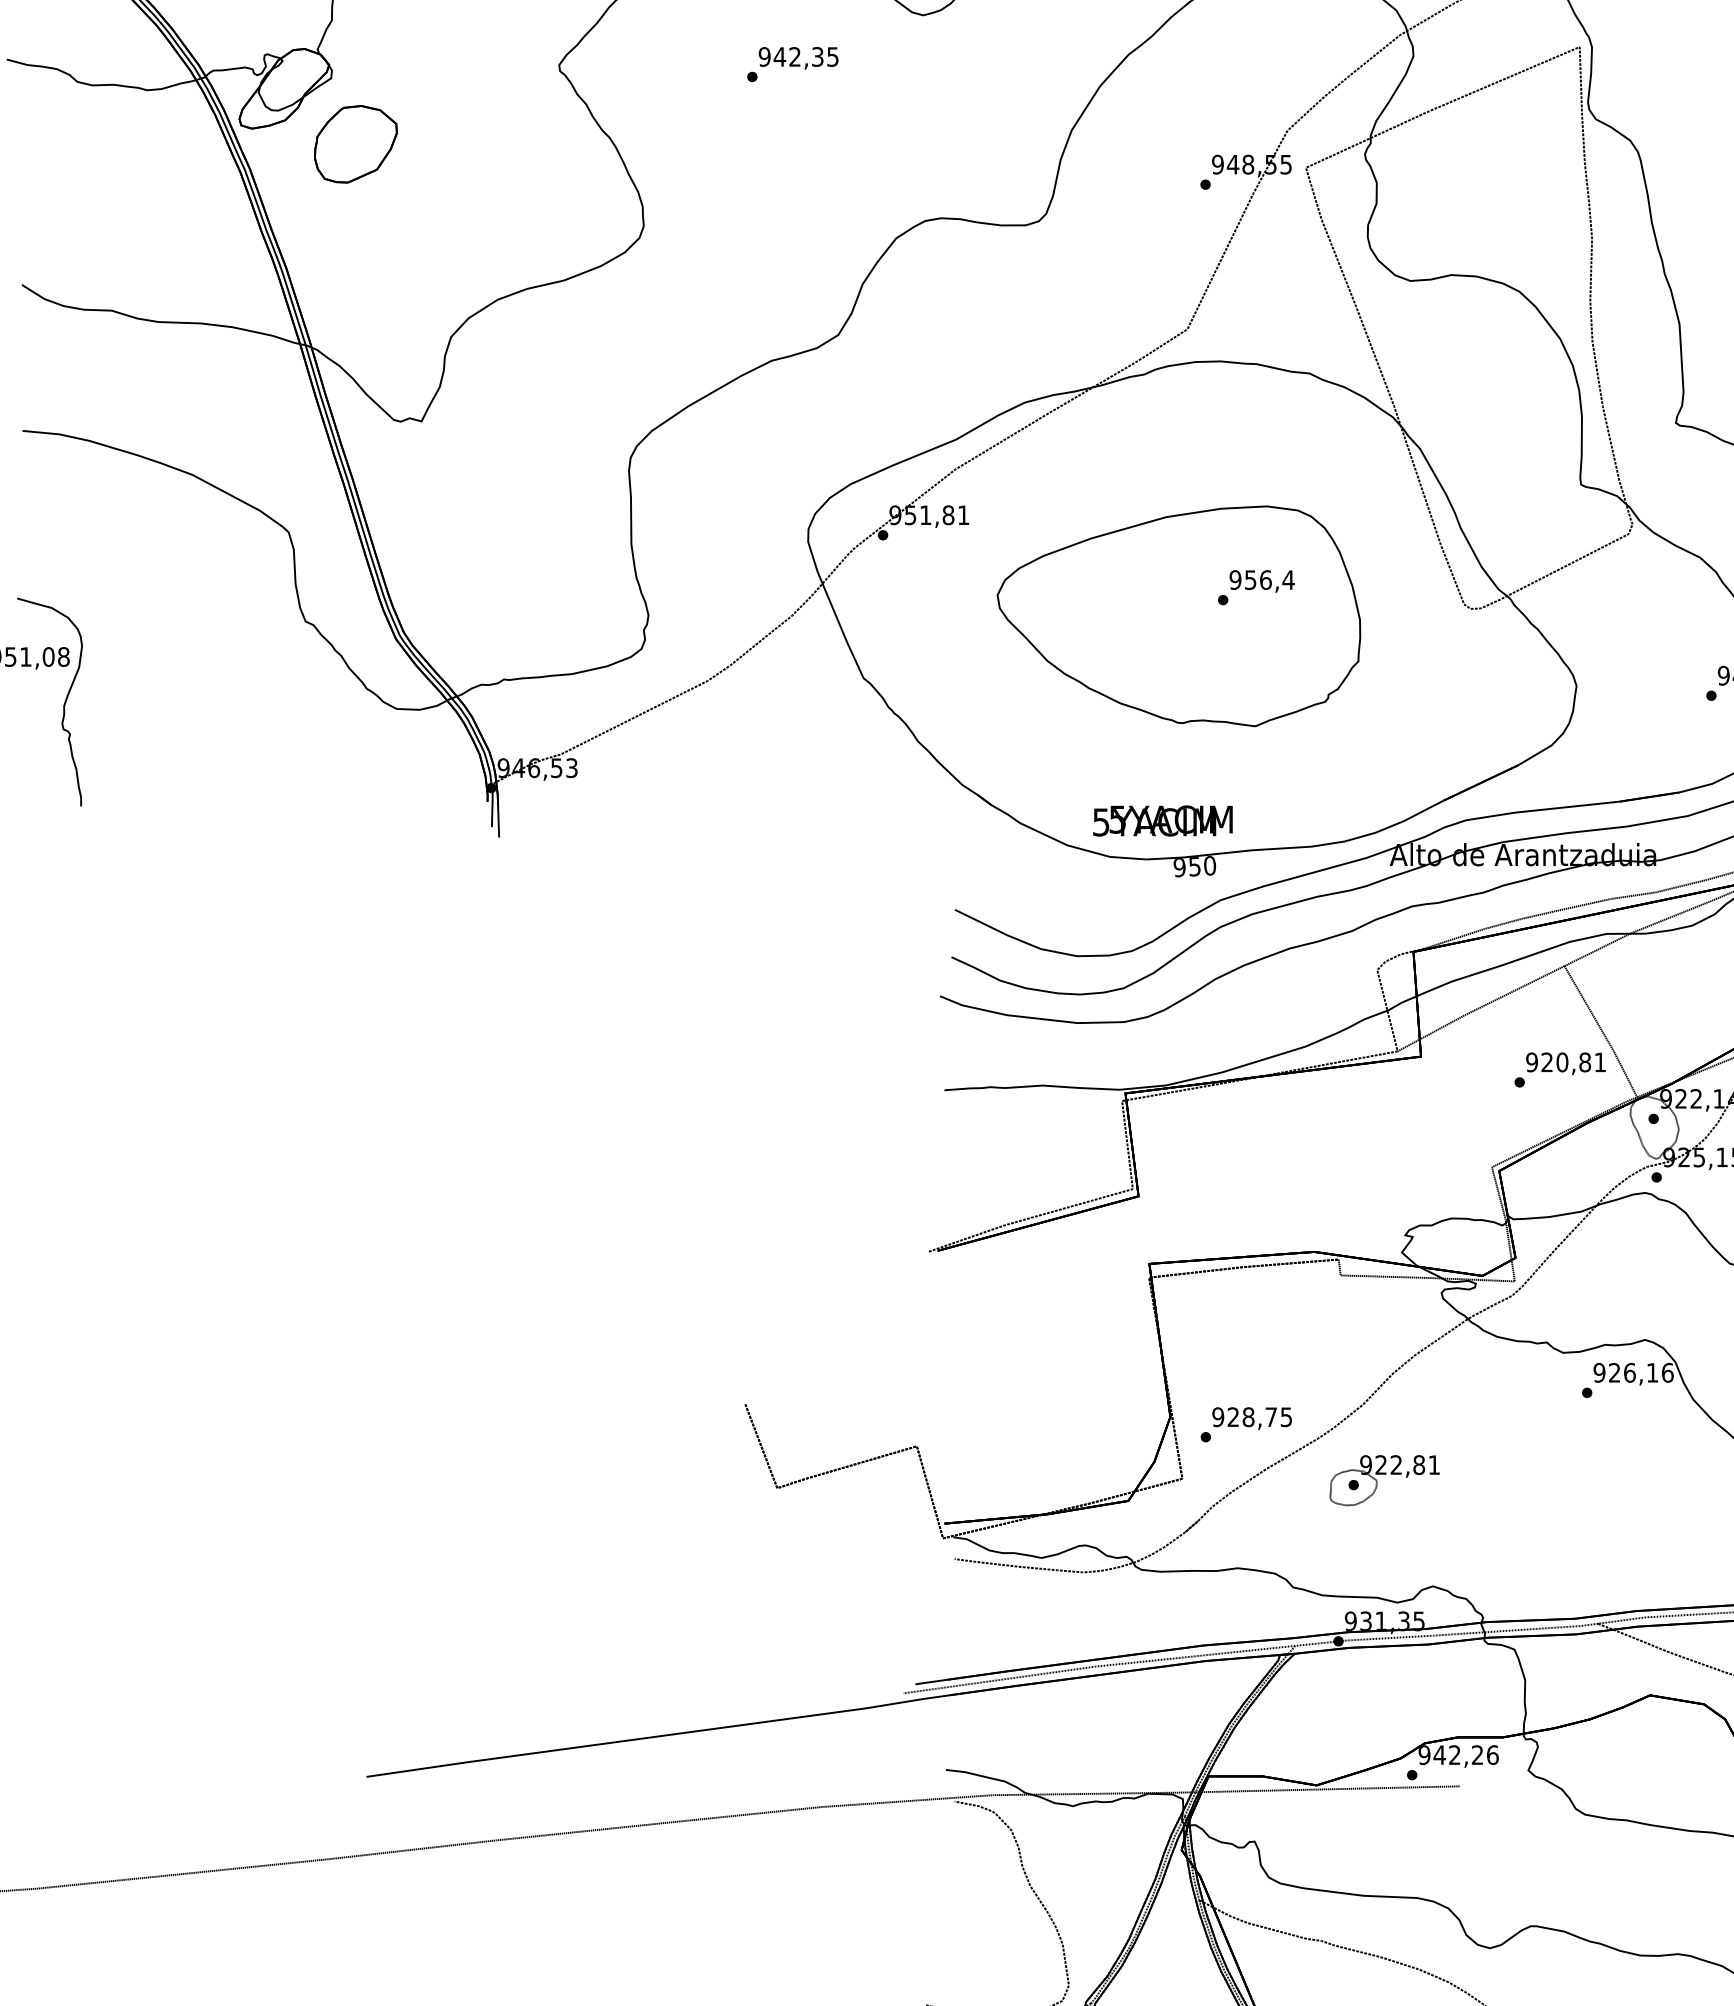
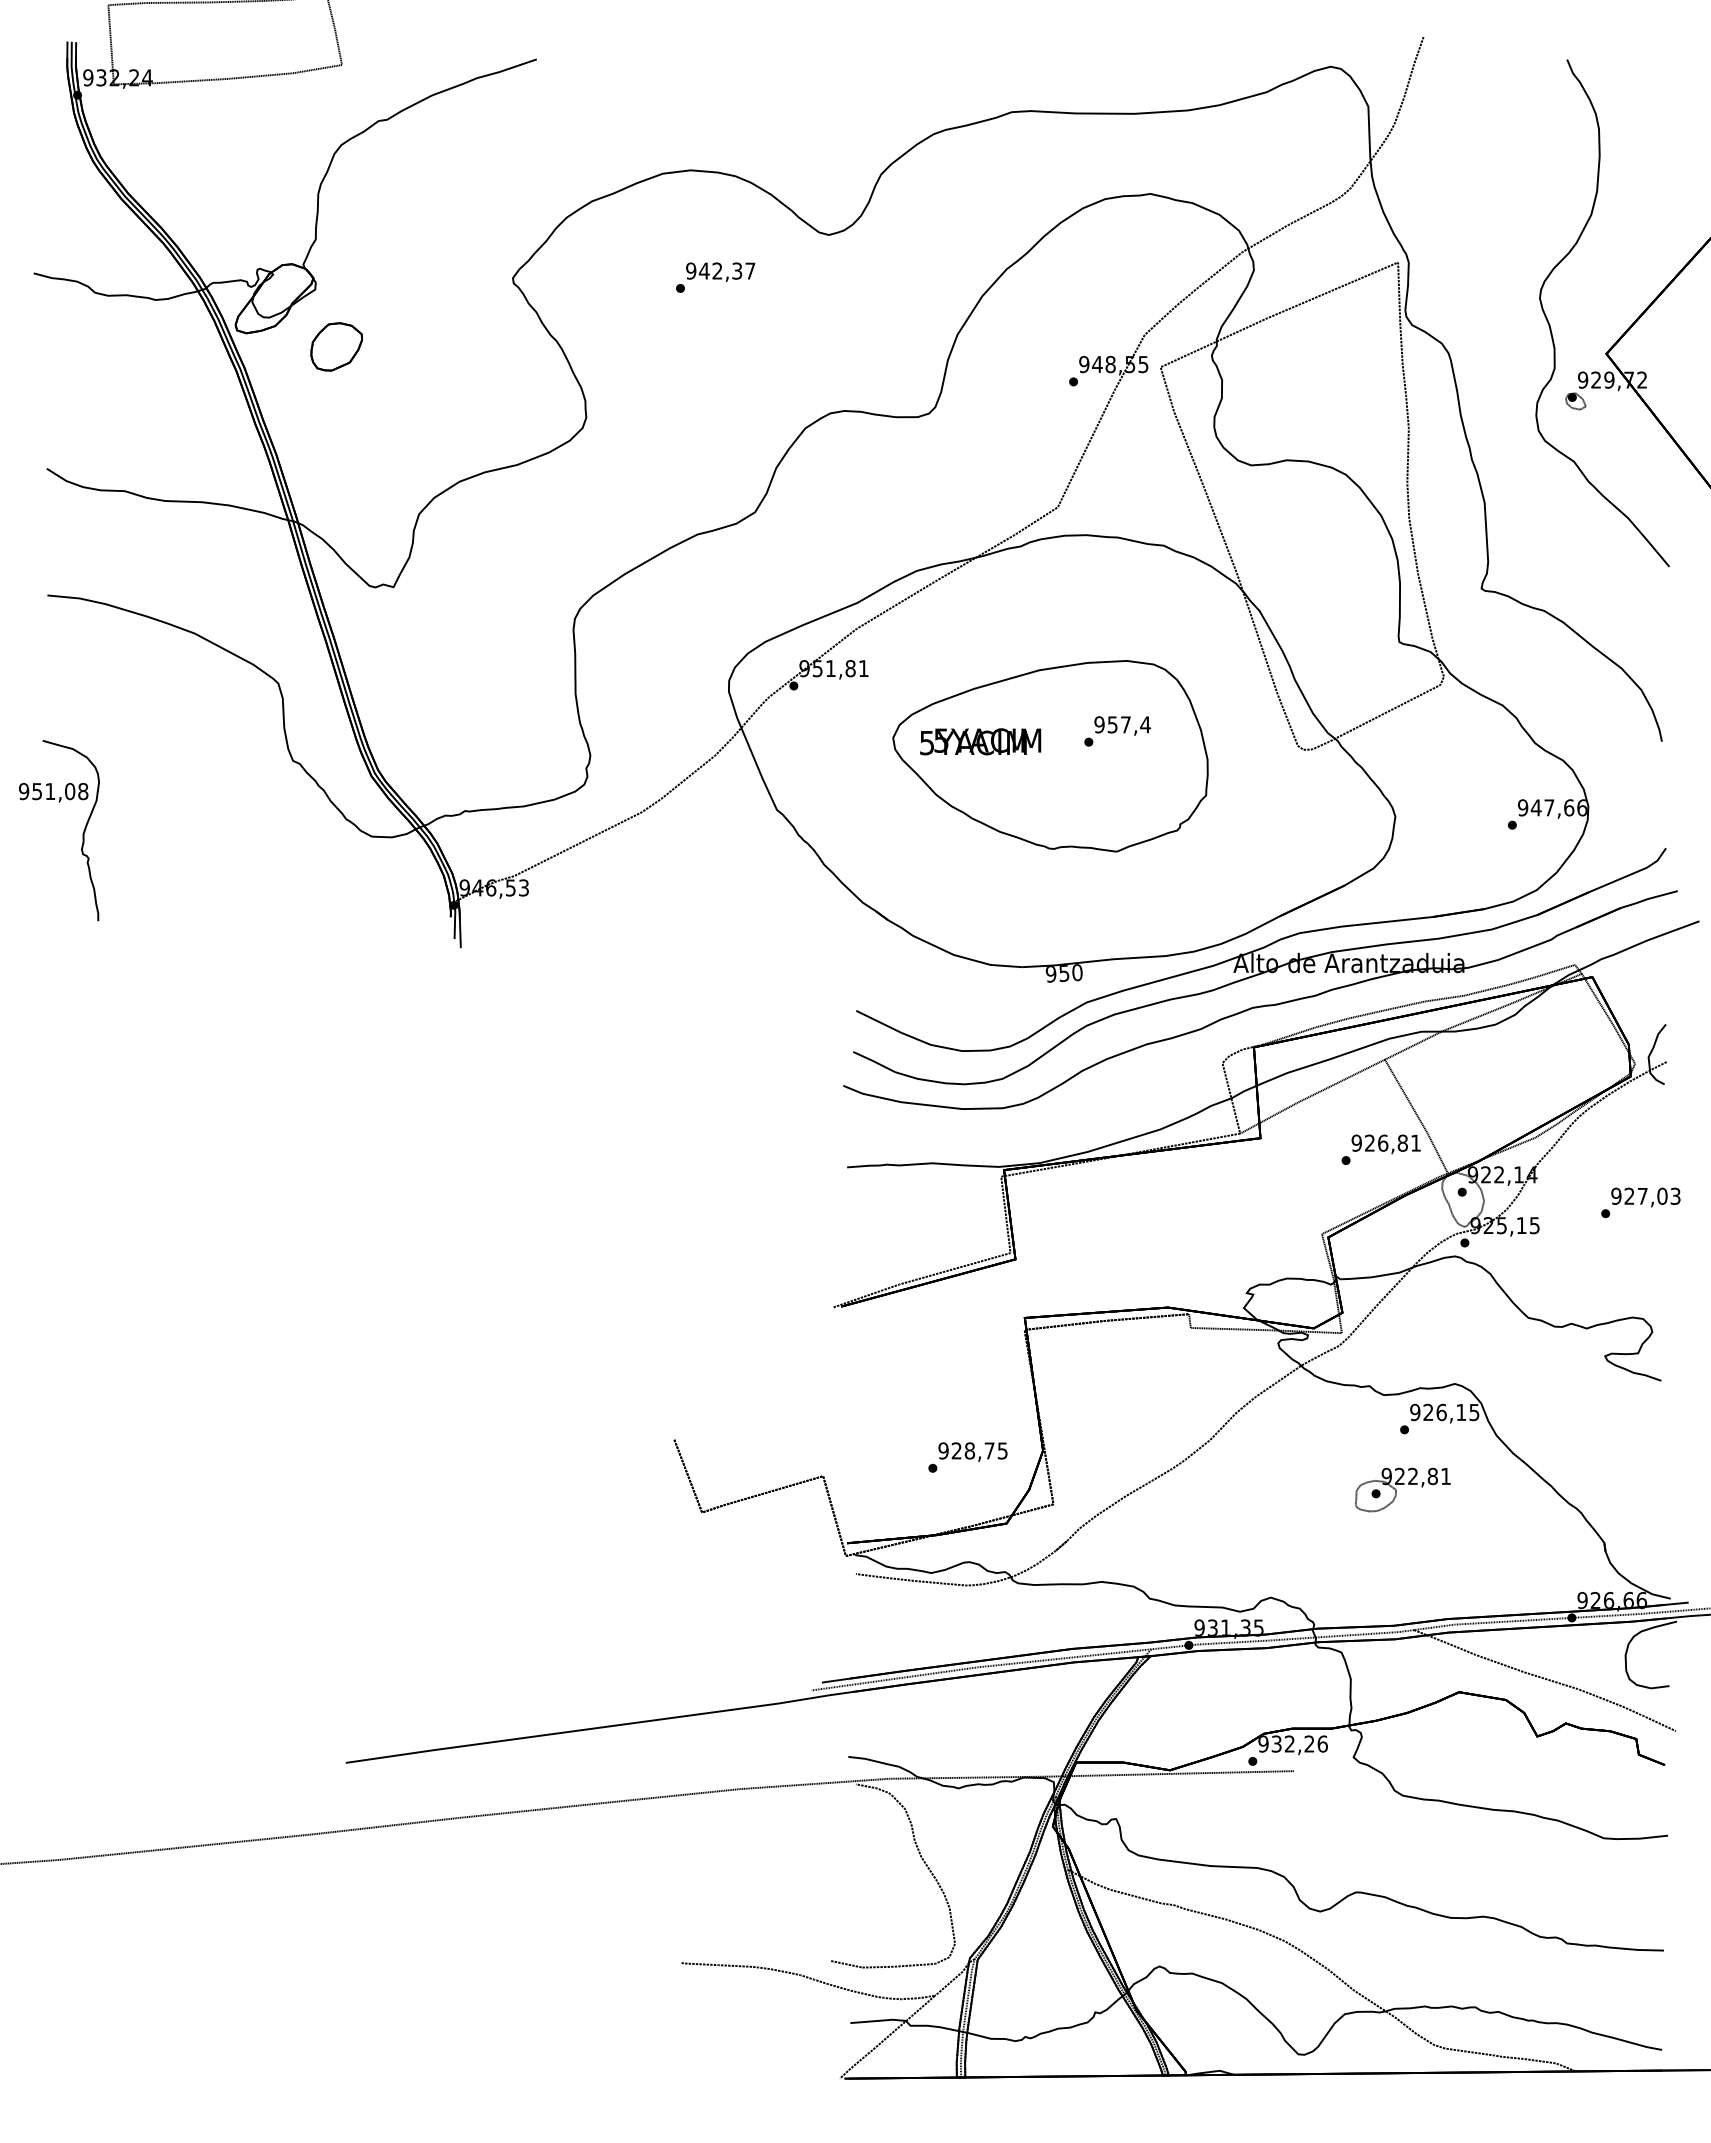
text: (833, 56) -> (750, 270), 942,35 -> 942,37
part: (355, 143) -> (336, 346), size x0.71
text: (1265, 579) -> (1125, 724), 956,4 -> 957,4
text: (1162, 820) -> (980, 741), moved
text: (1562, 1061) -> (1383, 1142), 920,81 -> 926,81
text: (1667, 1372) -> (1474, 1412), 926,16 -> 926,15
text: (1245, 1424) -> (967, 1457), moved
part: (1384, 1480) -> (1402, 1489), moved
text: (1439, 1754) -> (1276, 1743), 942,26 -> 932,26

